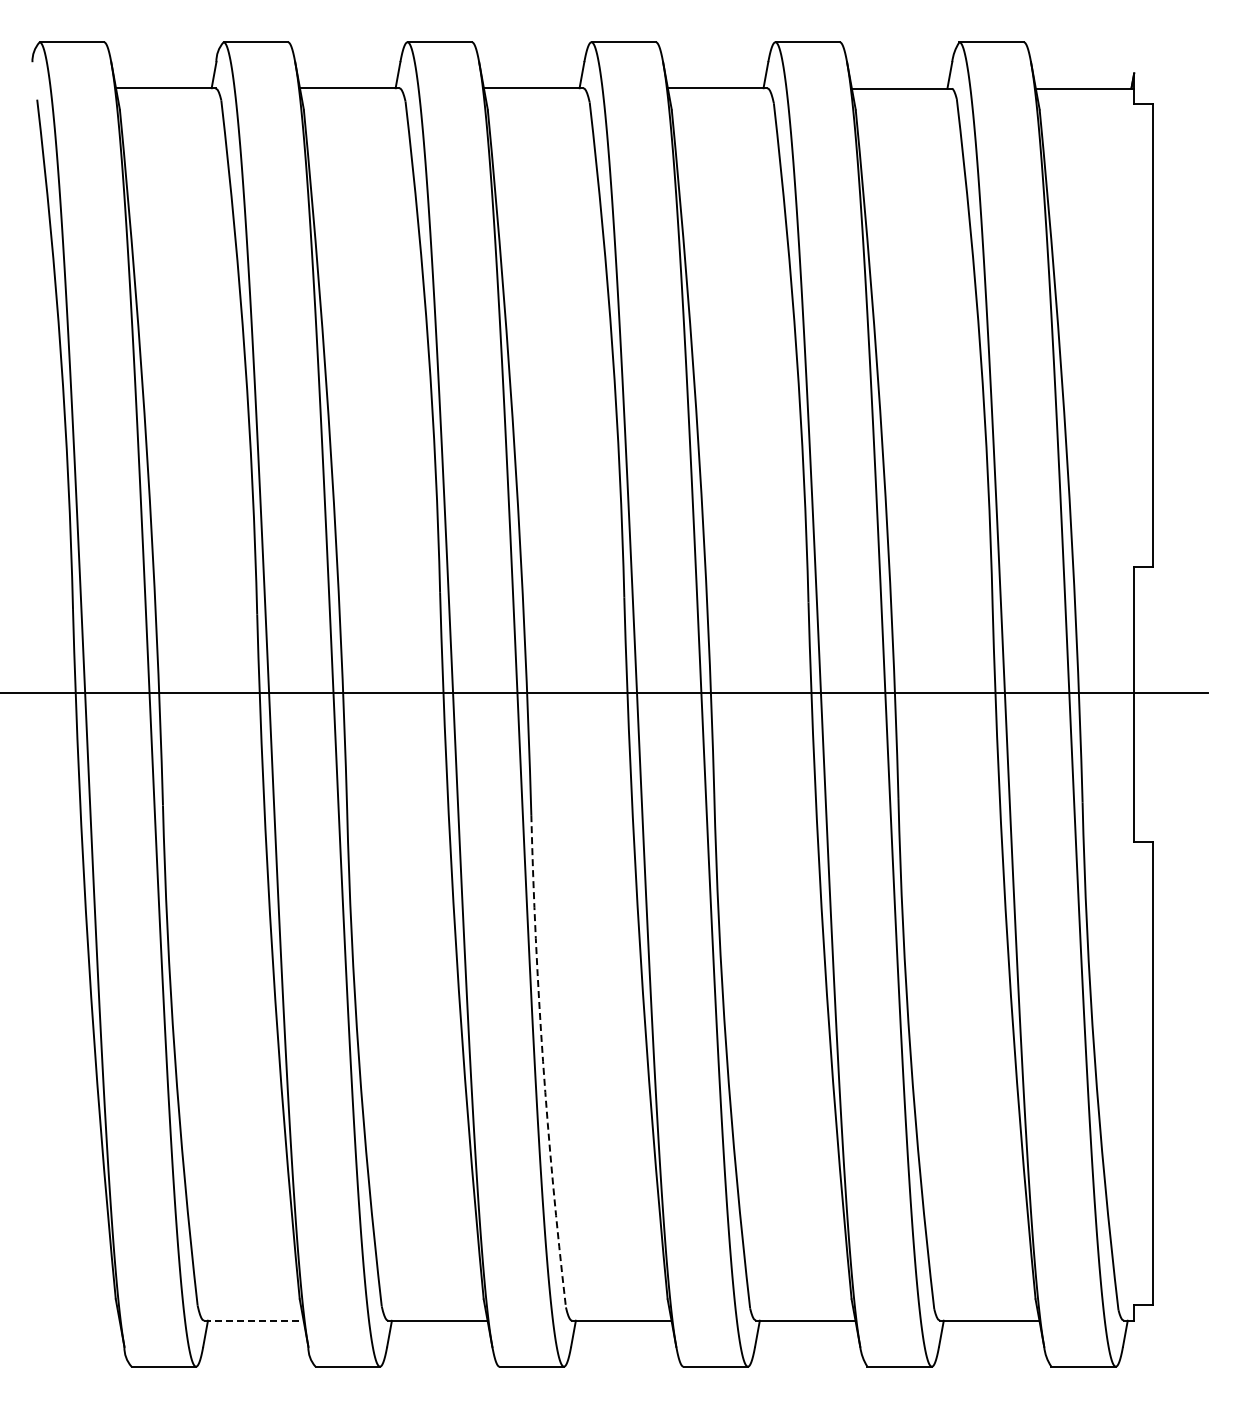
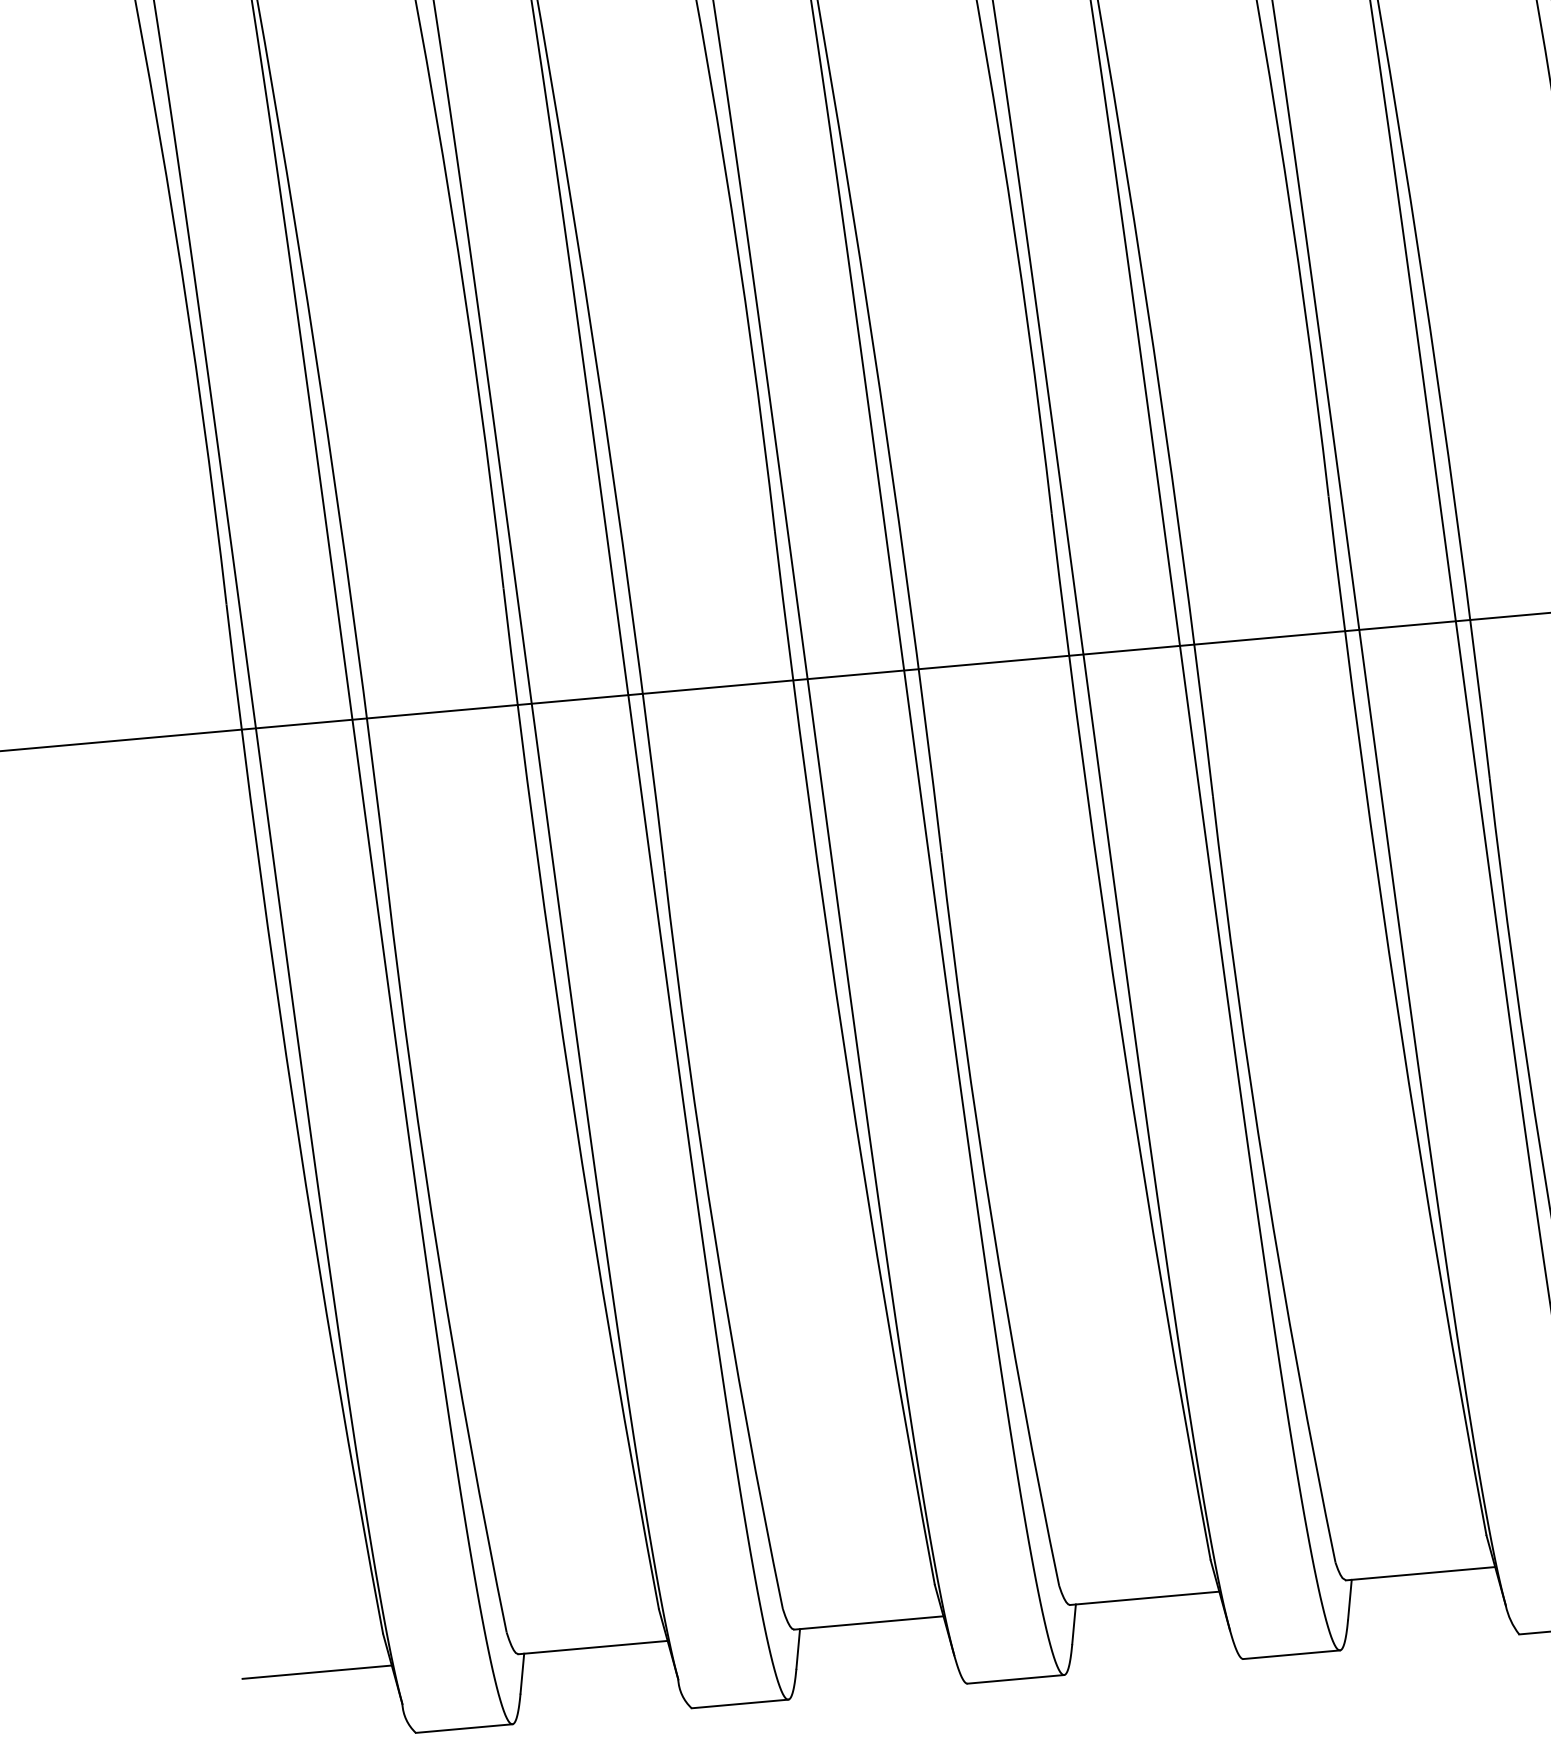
arc: (543, 1061) -> (992, 1220), dashed -> solid
line: (69, 1320) -> (316, 1671), added
line: (253, 1320) -> (592, 1647), dashed -> solid

